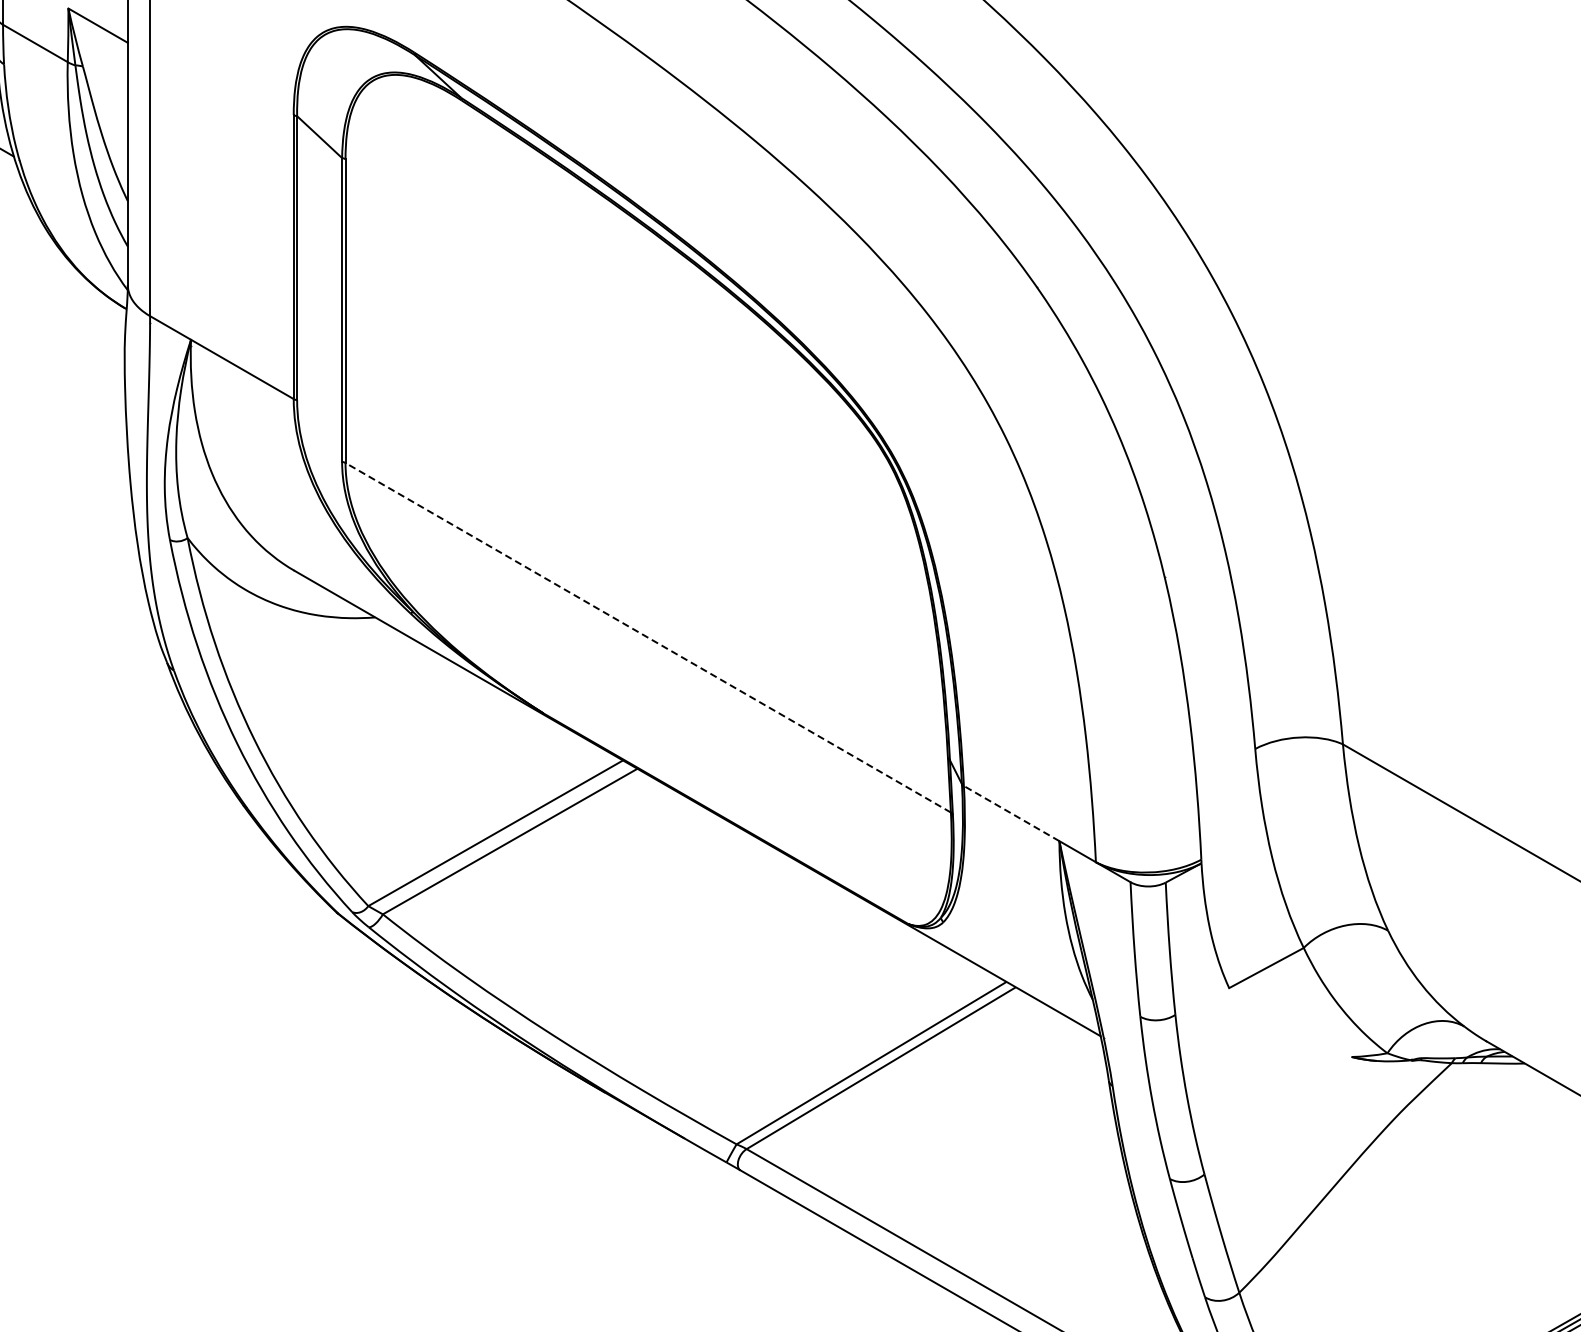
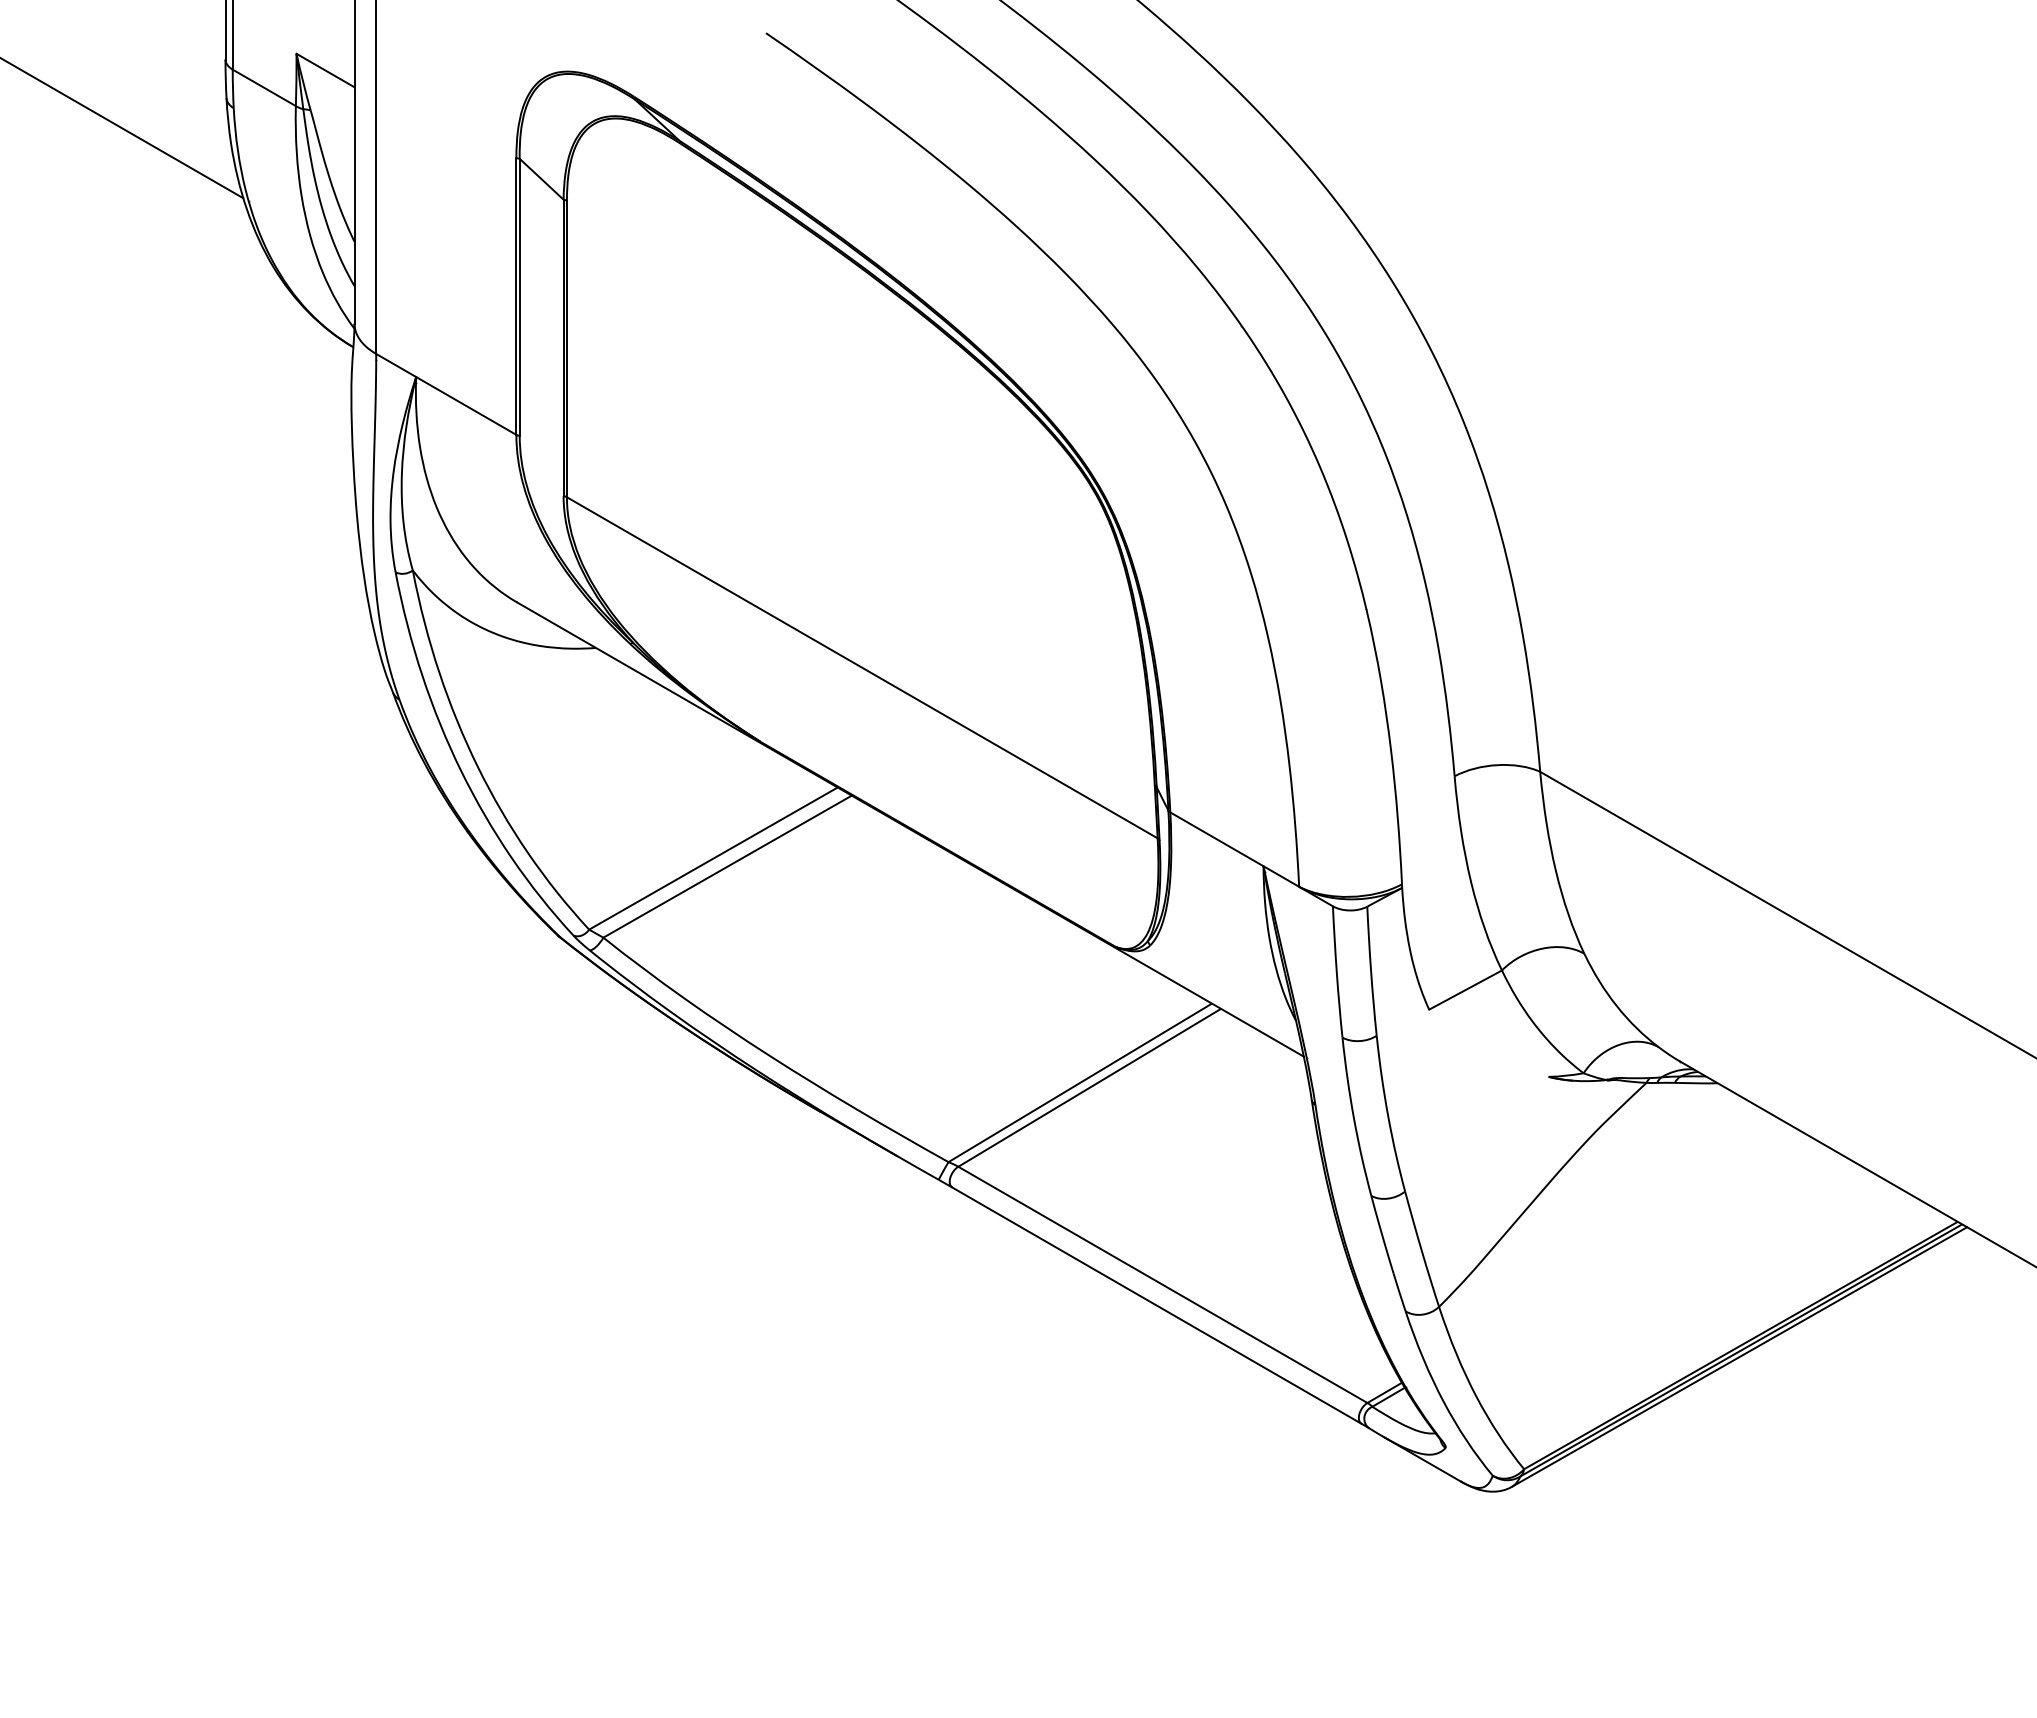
line: (647, 637) -> (861, 667), dashed -> solid
line: (1011, 813) -> (1216, 839), dashed -> solid

